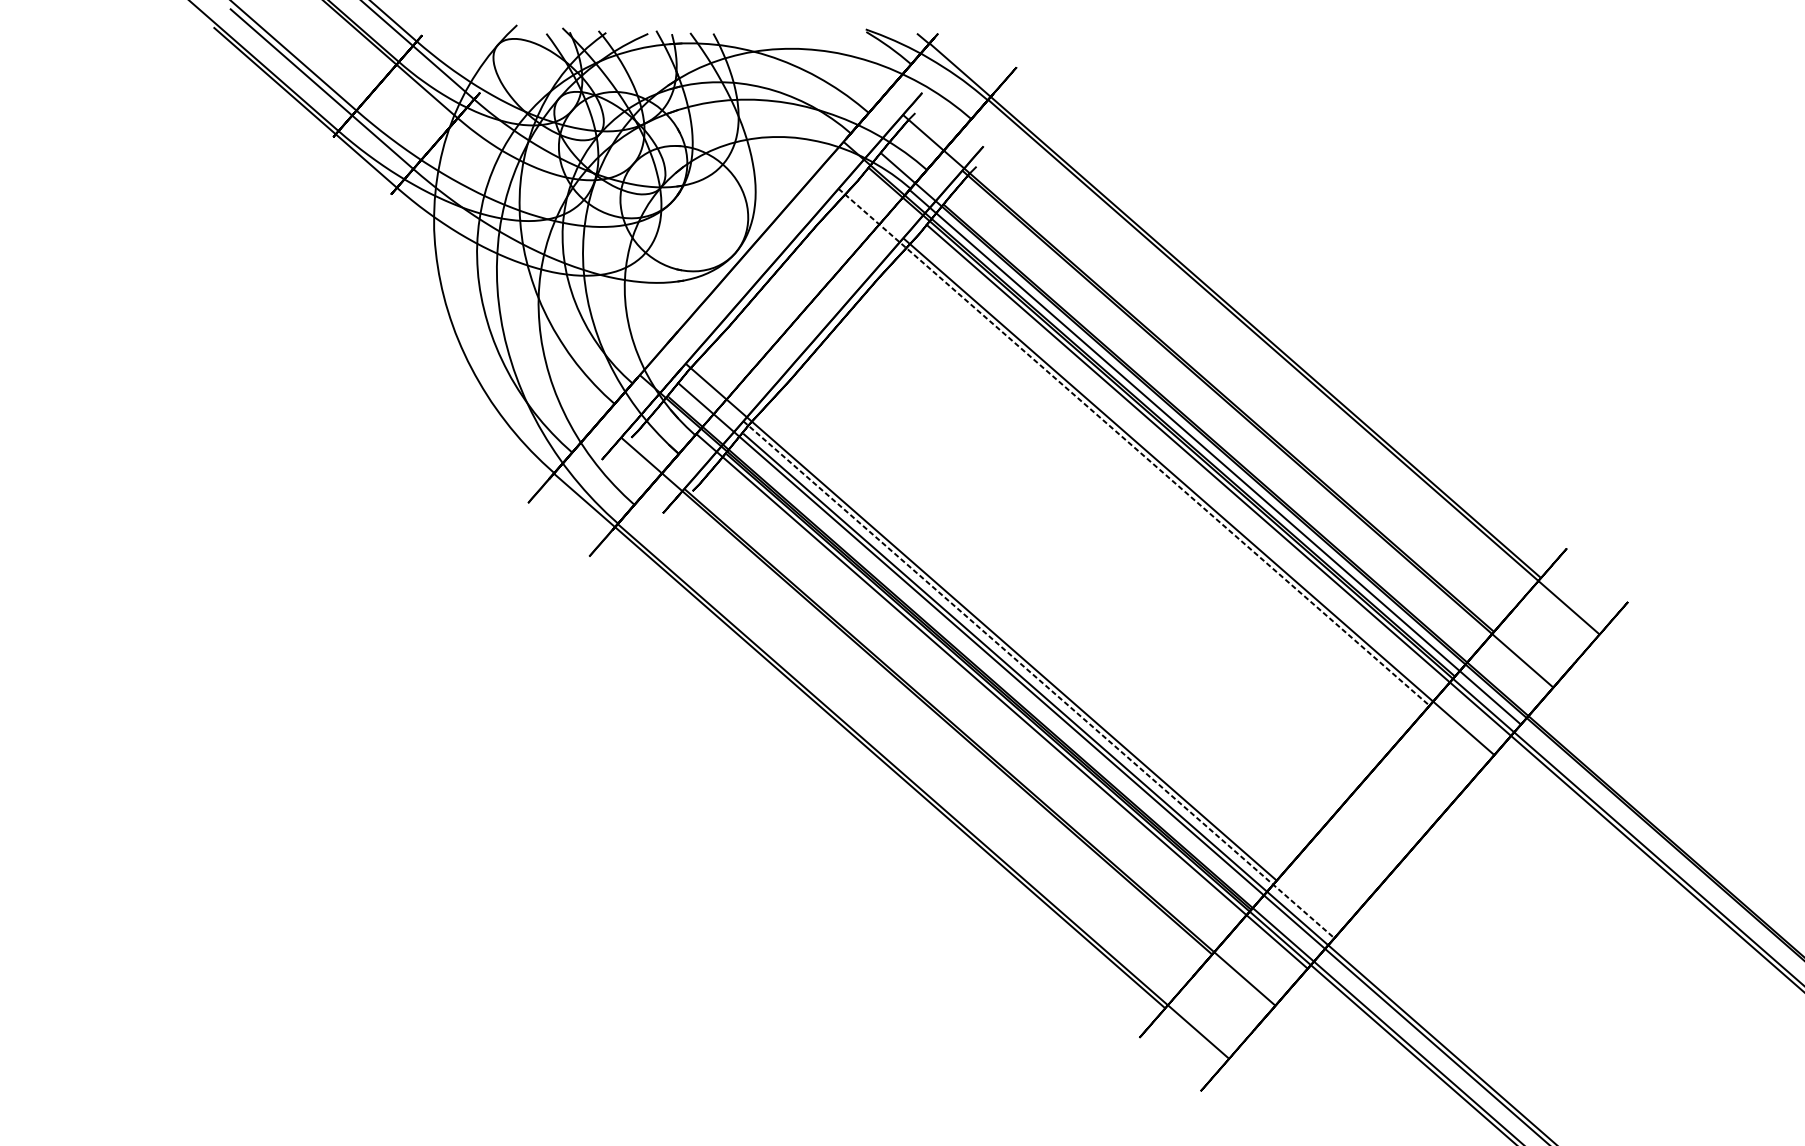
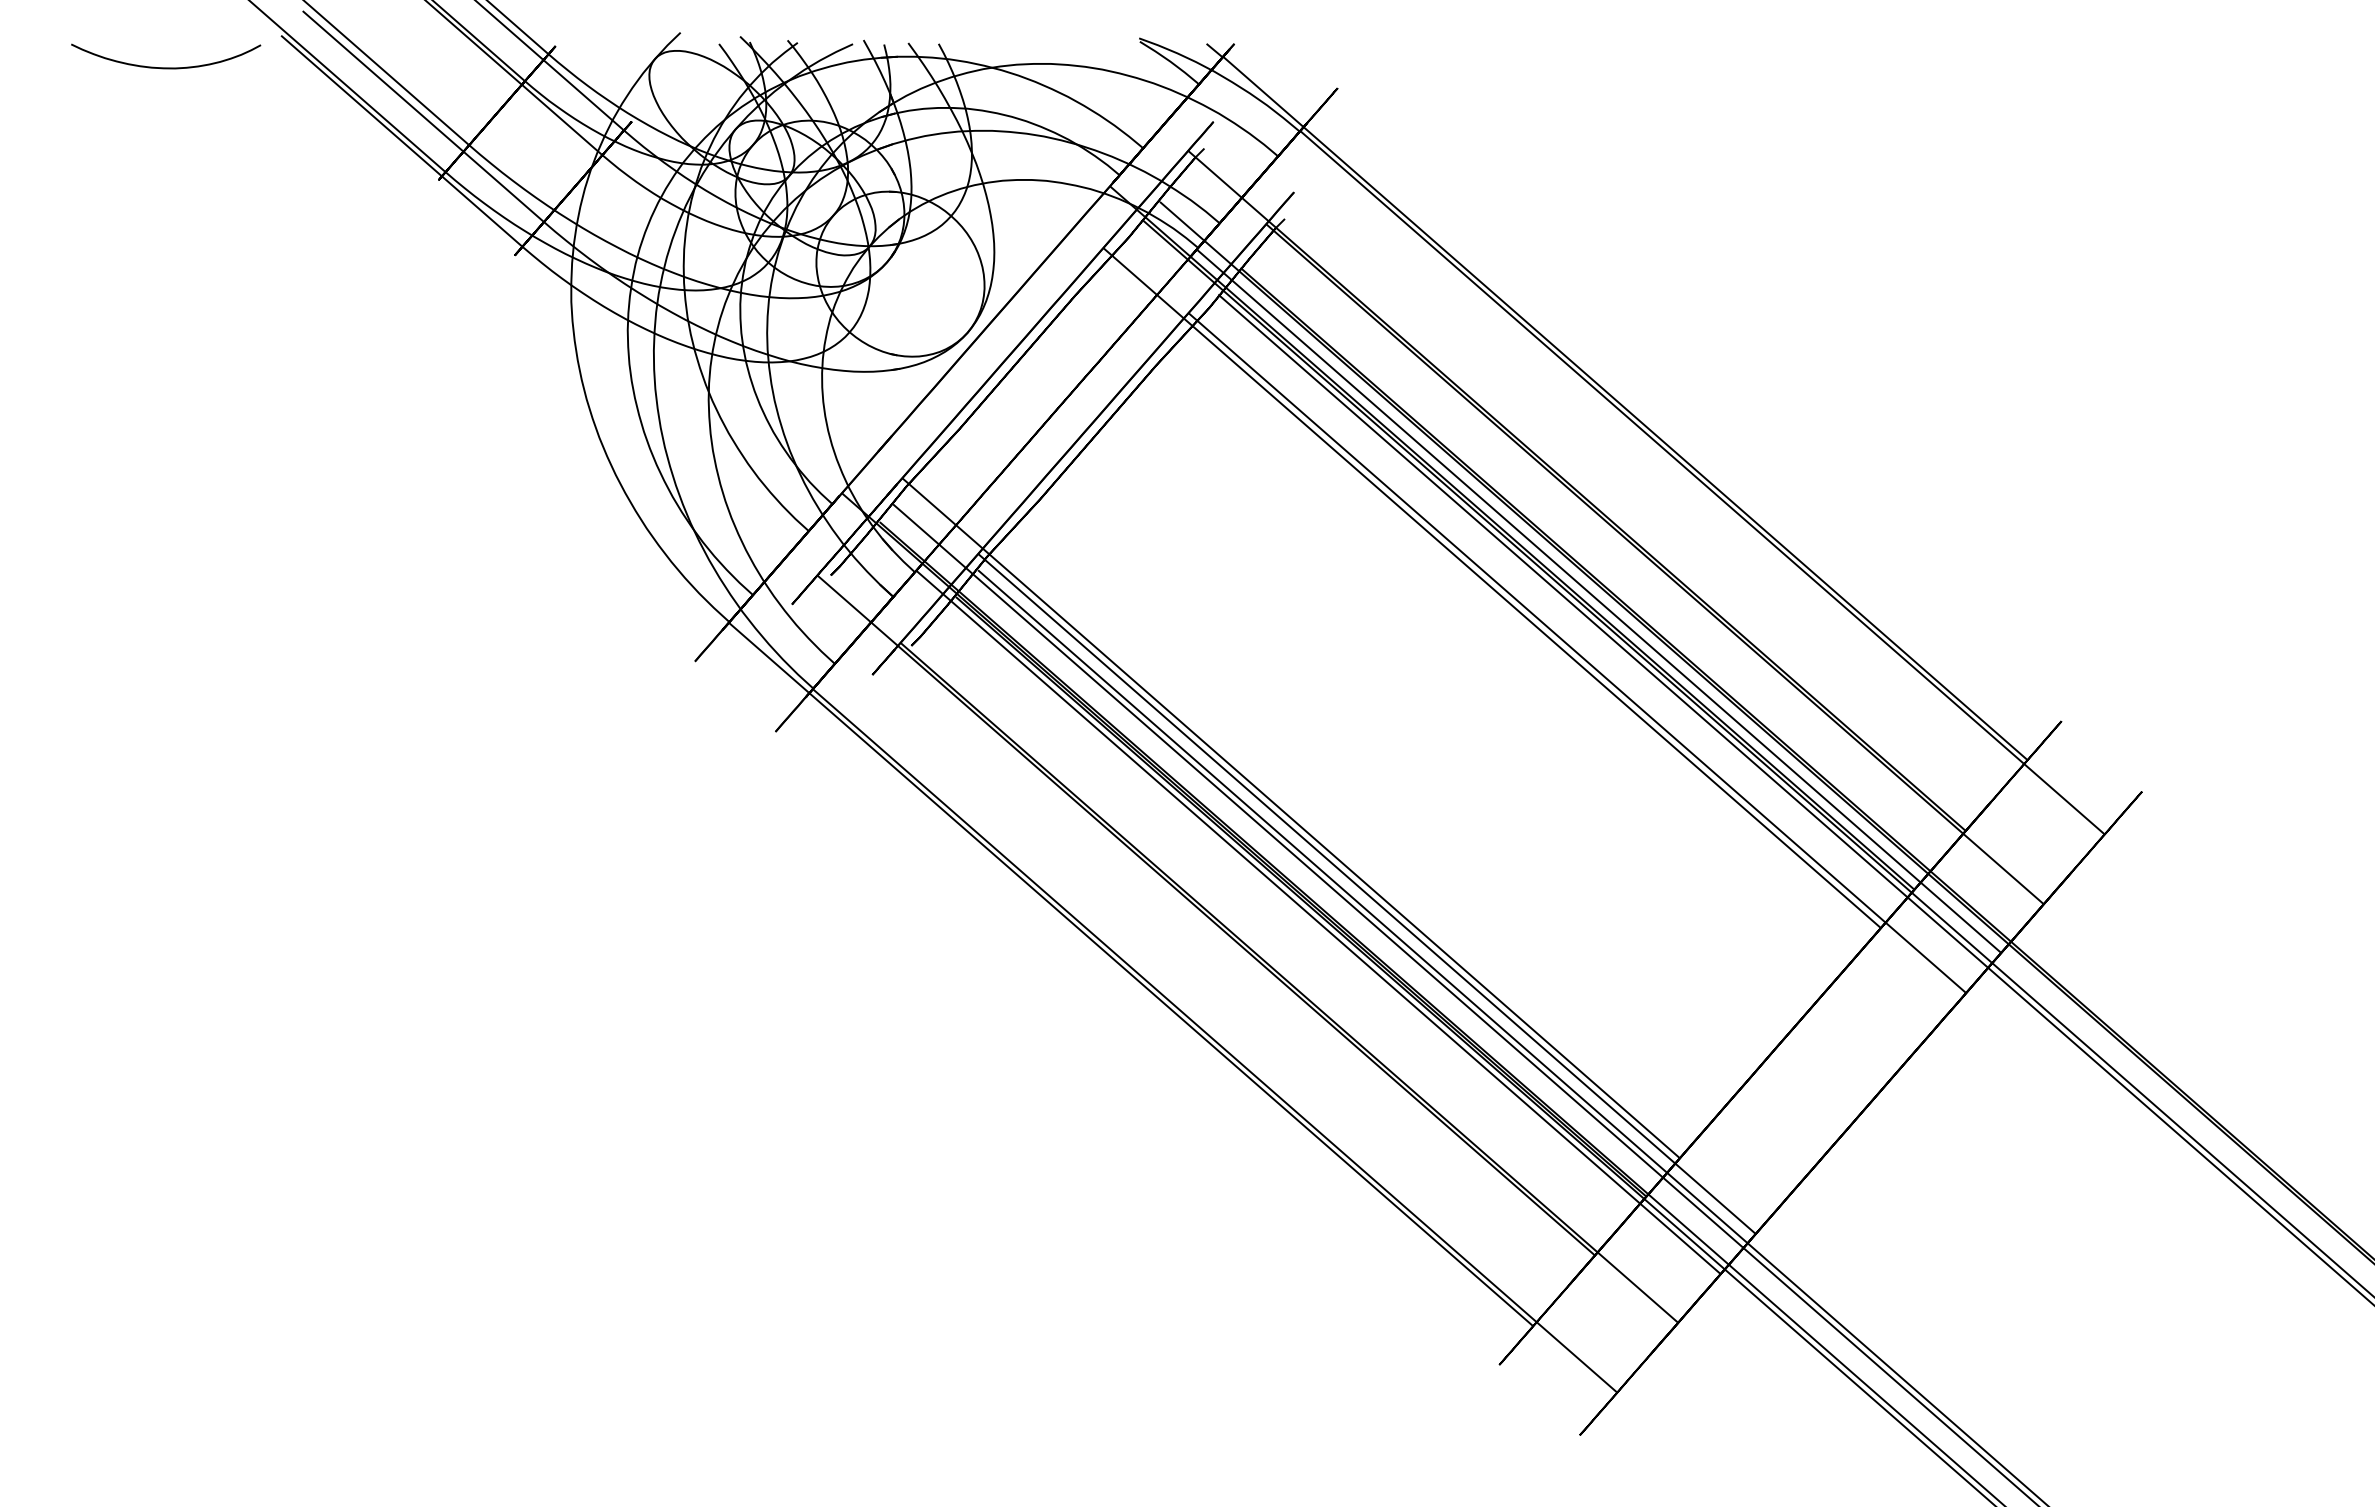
curve: (126, 51) -> (166, 67), added
line: (1134, 447) -> (1492, 588), dashed -> solid
line: (1039, 680) -> (1367, 894), dashed -> solid

